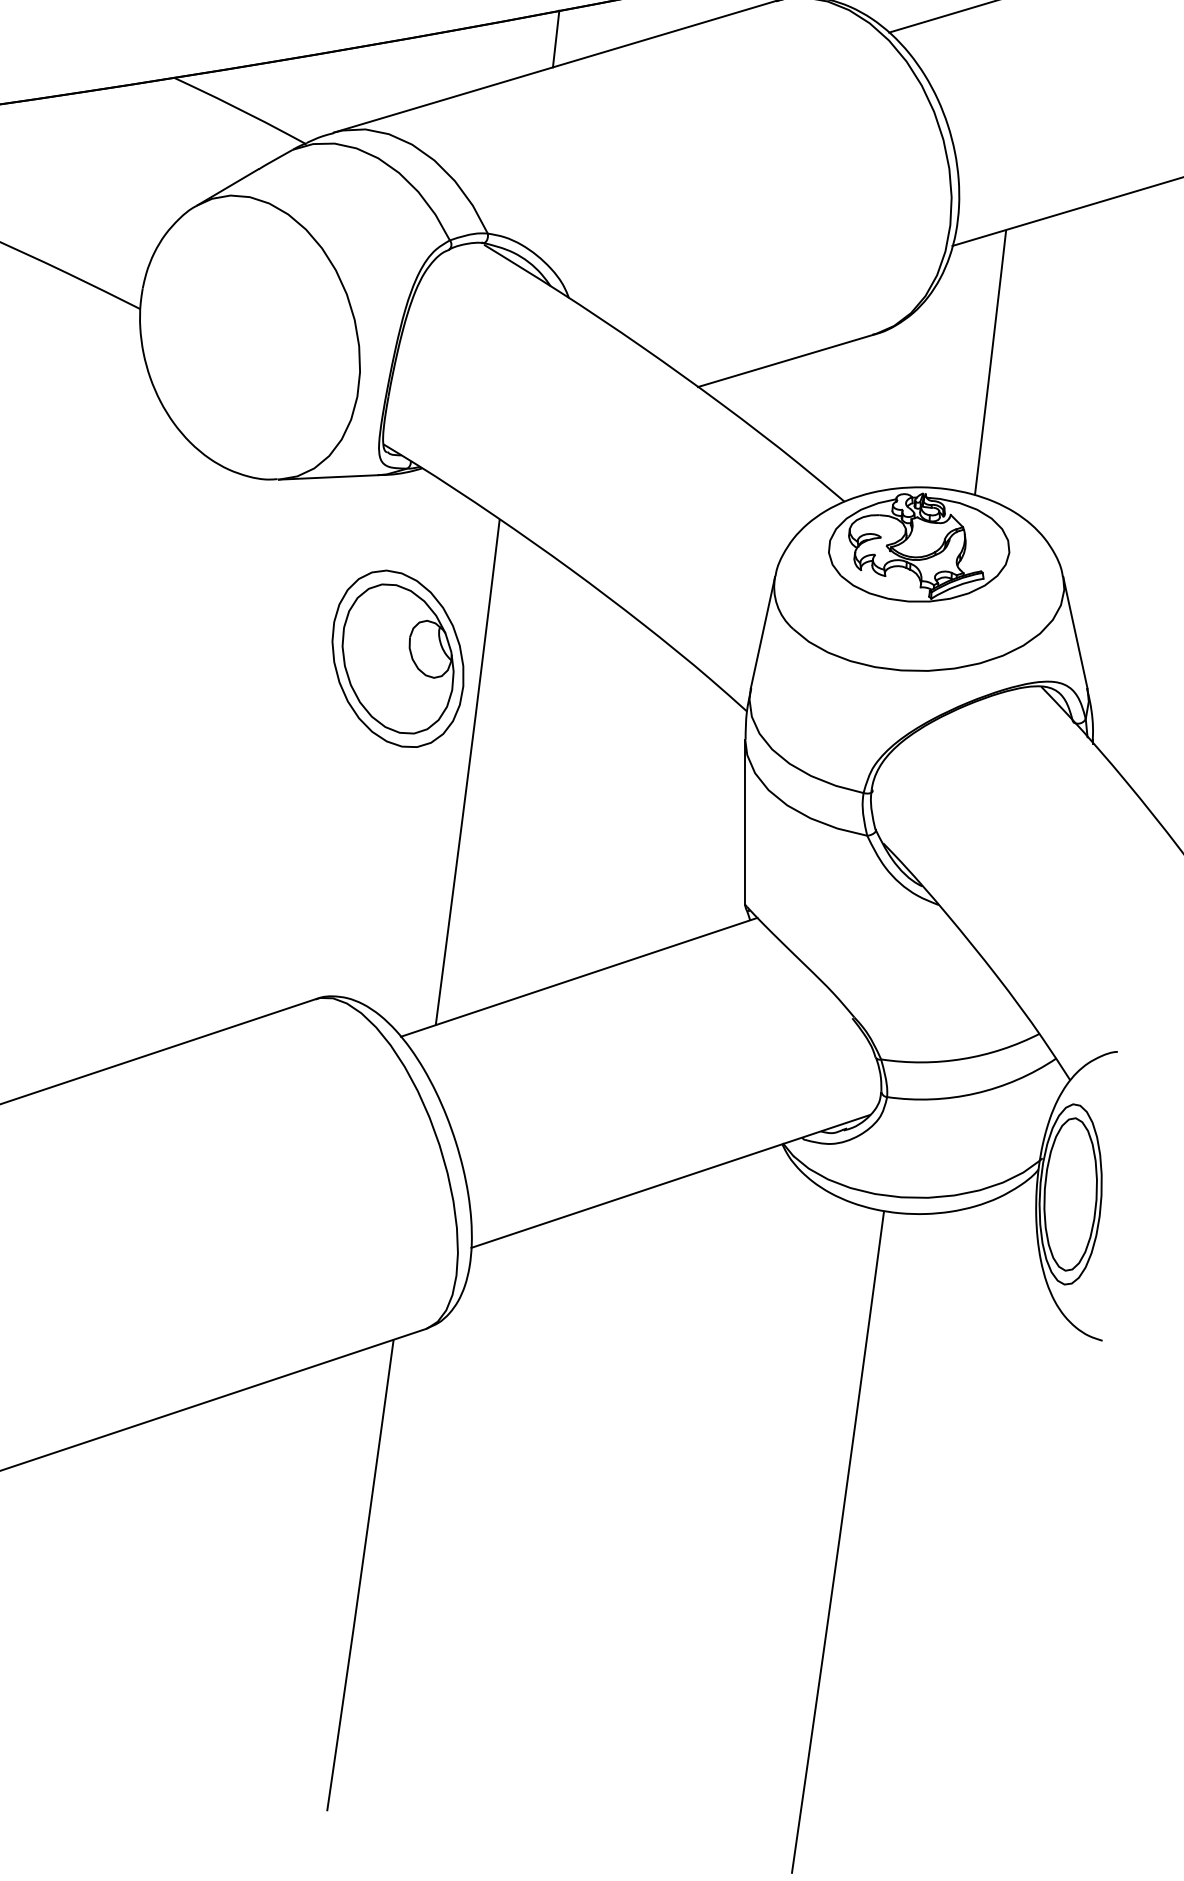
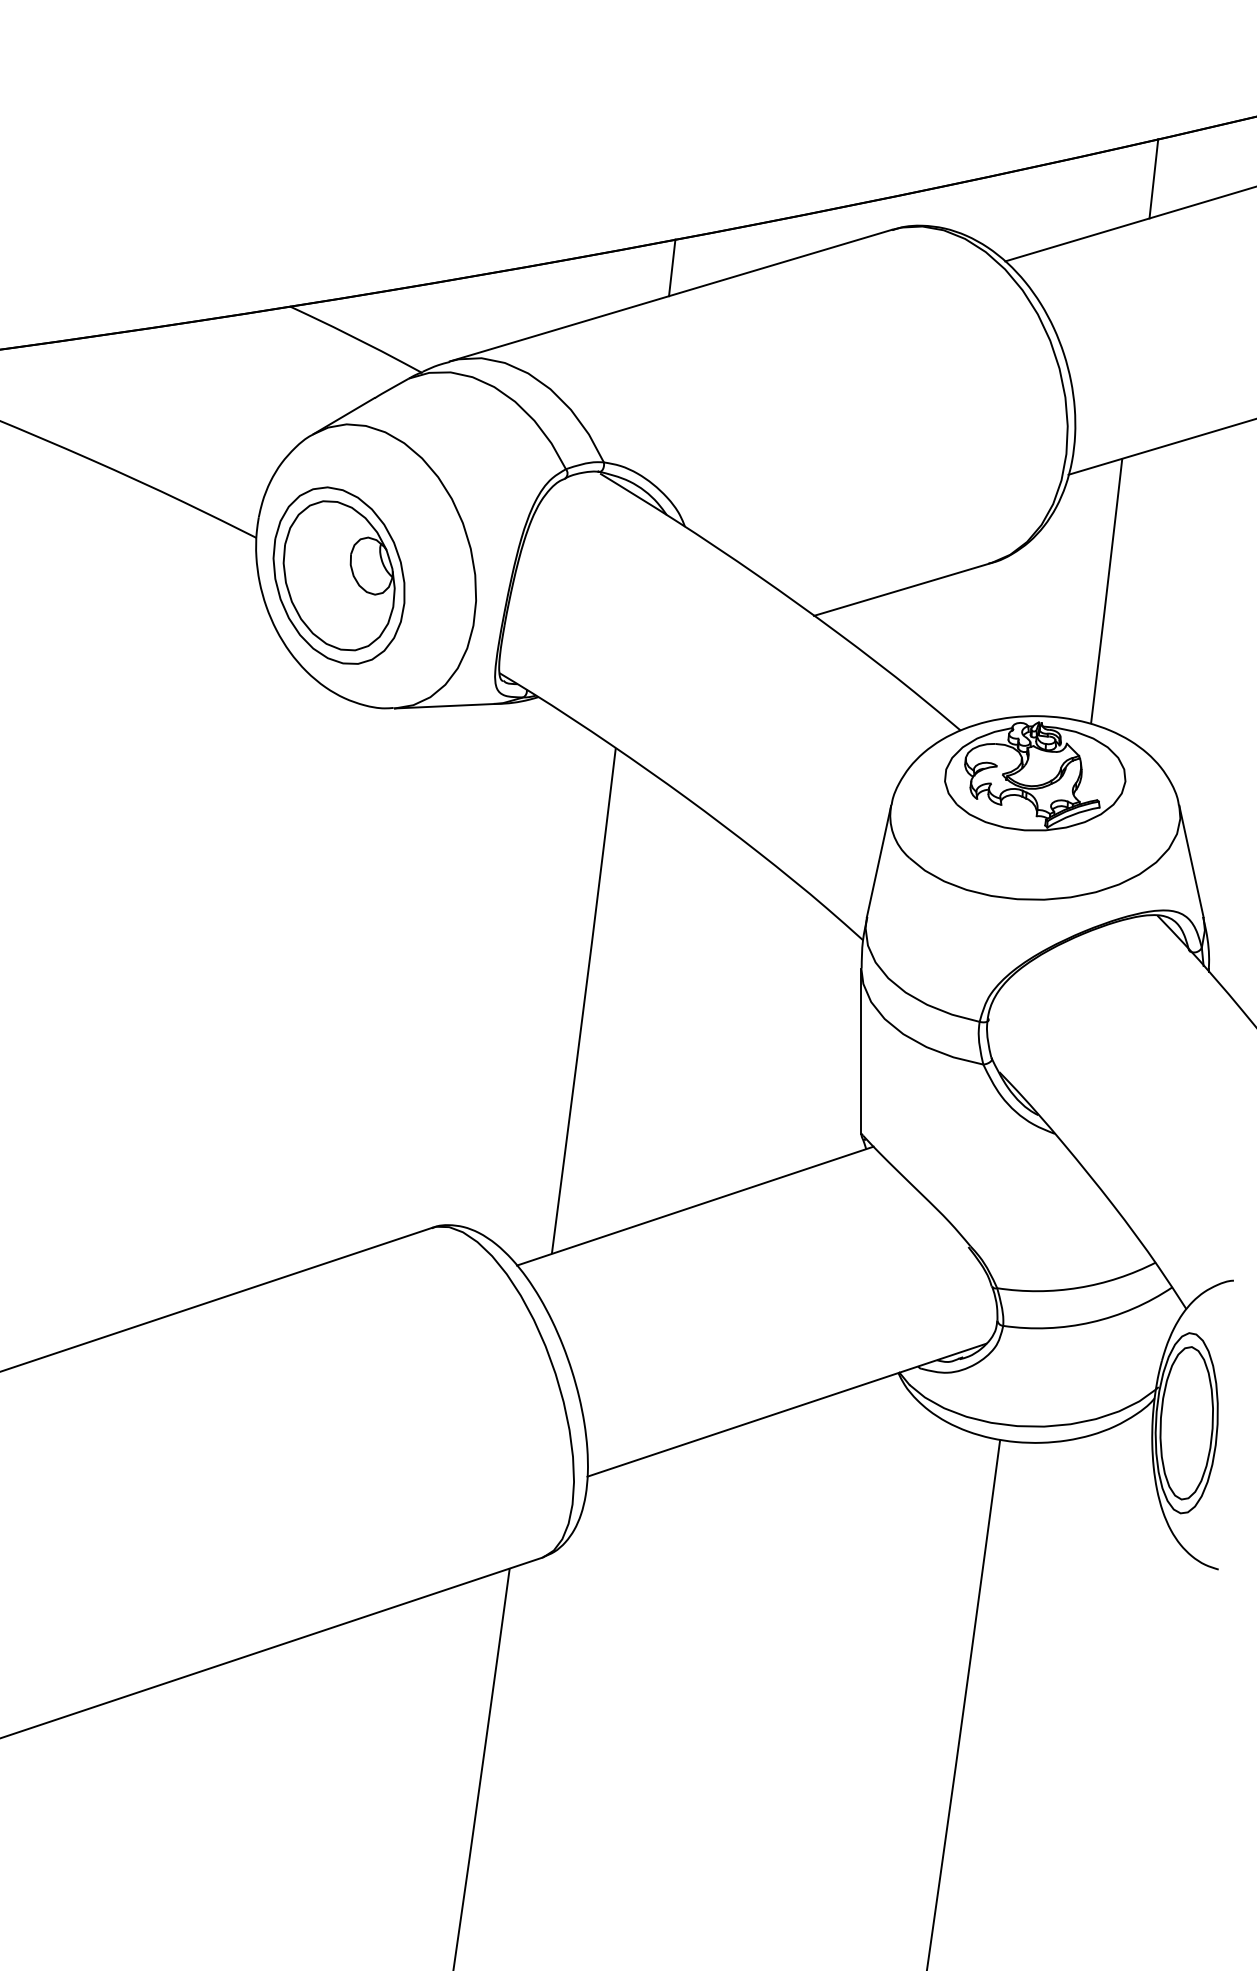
part: (397, 658) -> (338, 575), moved

